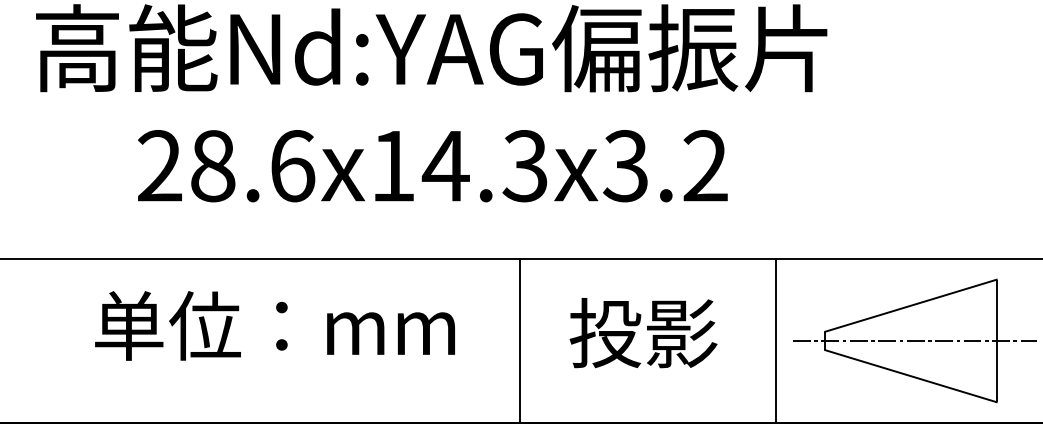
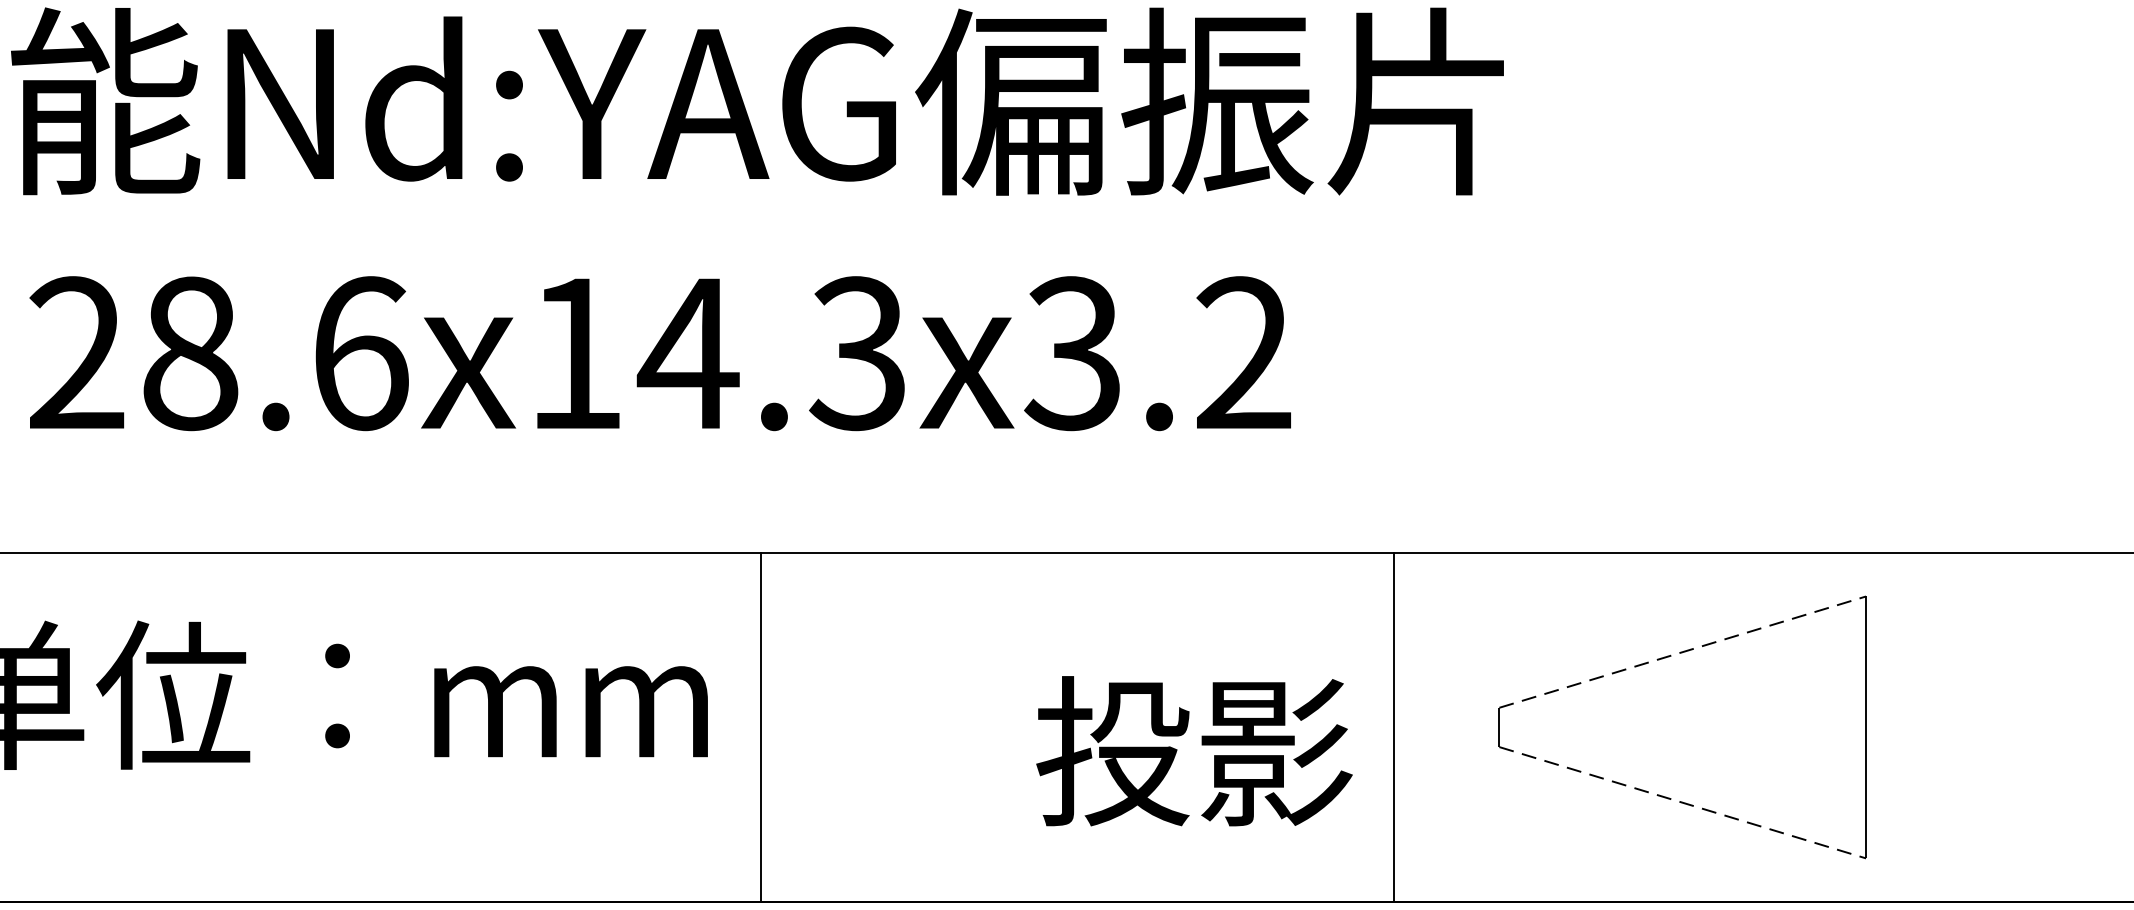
line: (910, 305) -> (1681, 651), solid -> dashed
text: (643, 333) -> (1194, 752), moved
line: (520, 340) -> (762, 726), moved
line: (914, 340) -> (1690, 726), removed
line: (910, 376) -> (1681, 803), solid -> dashed

